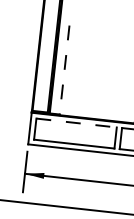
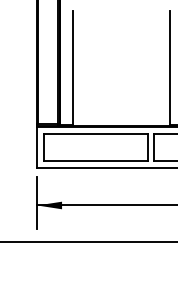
line: (64, 70) -> (73, 68), dashed -> solid
line: (76, 122) -> (95, 133), dashed -> solid

